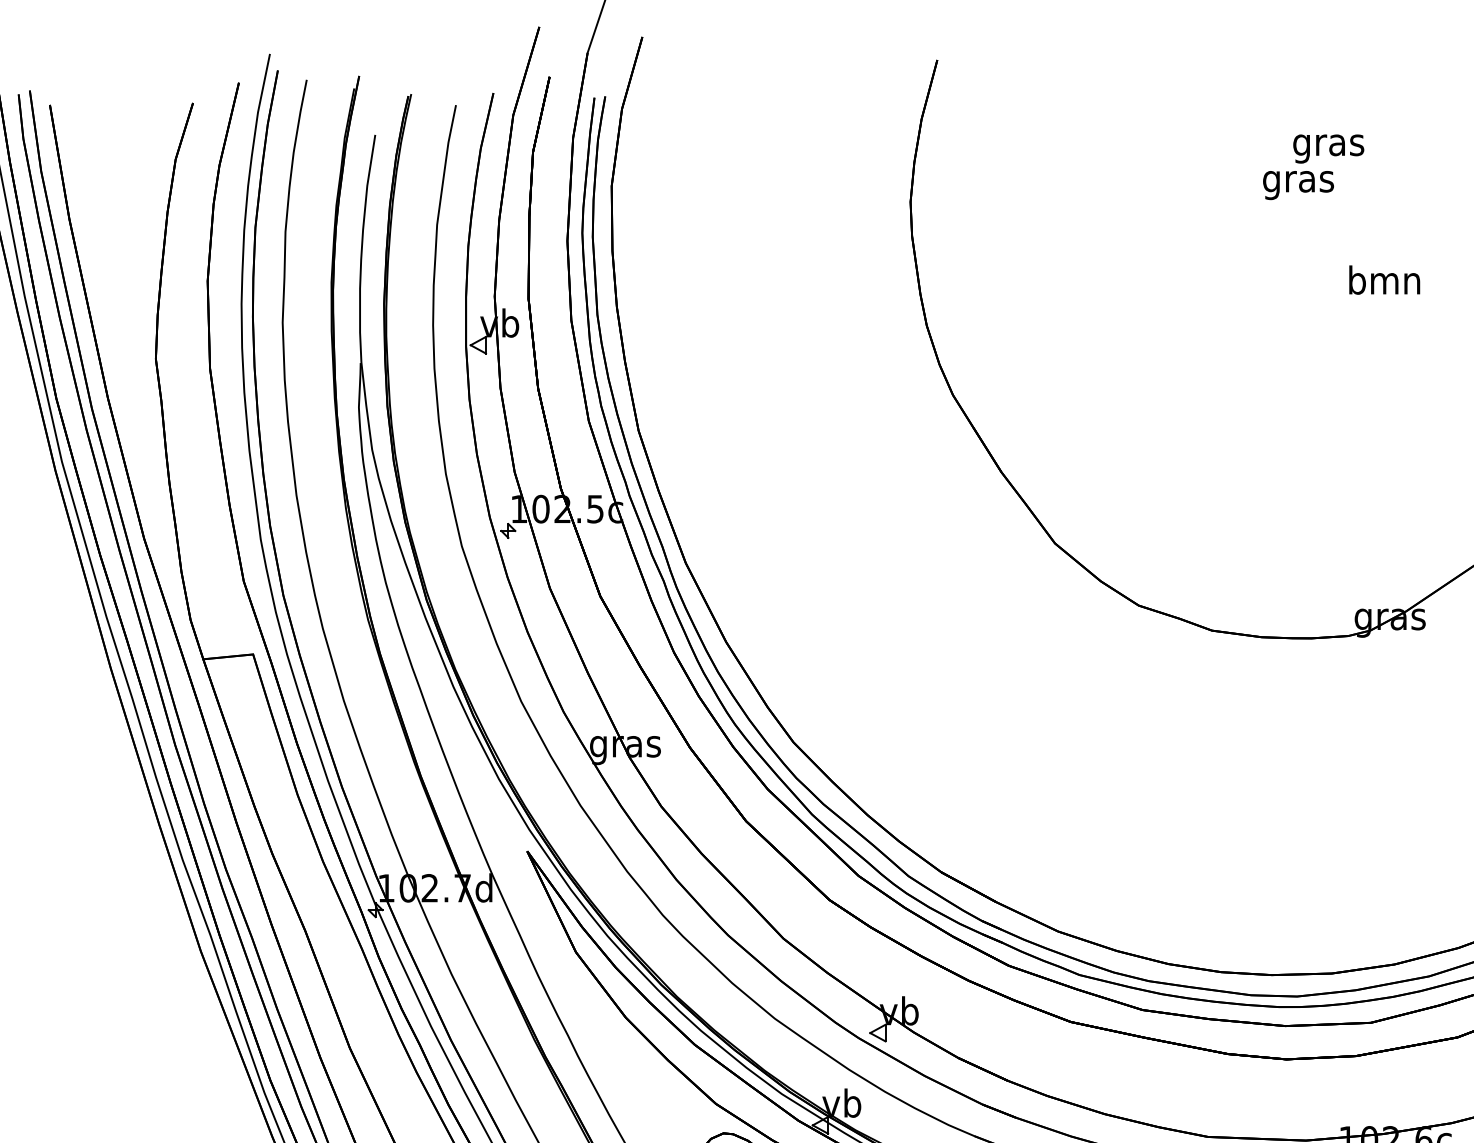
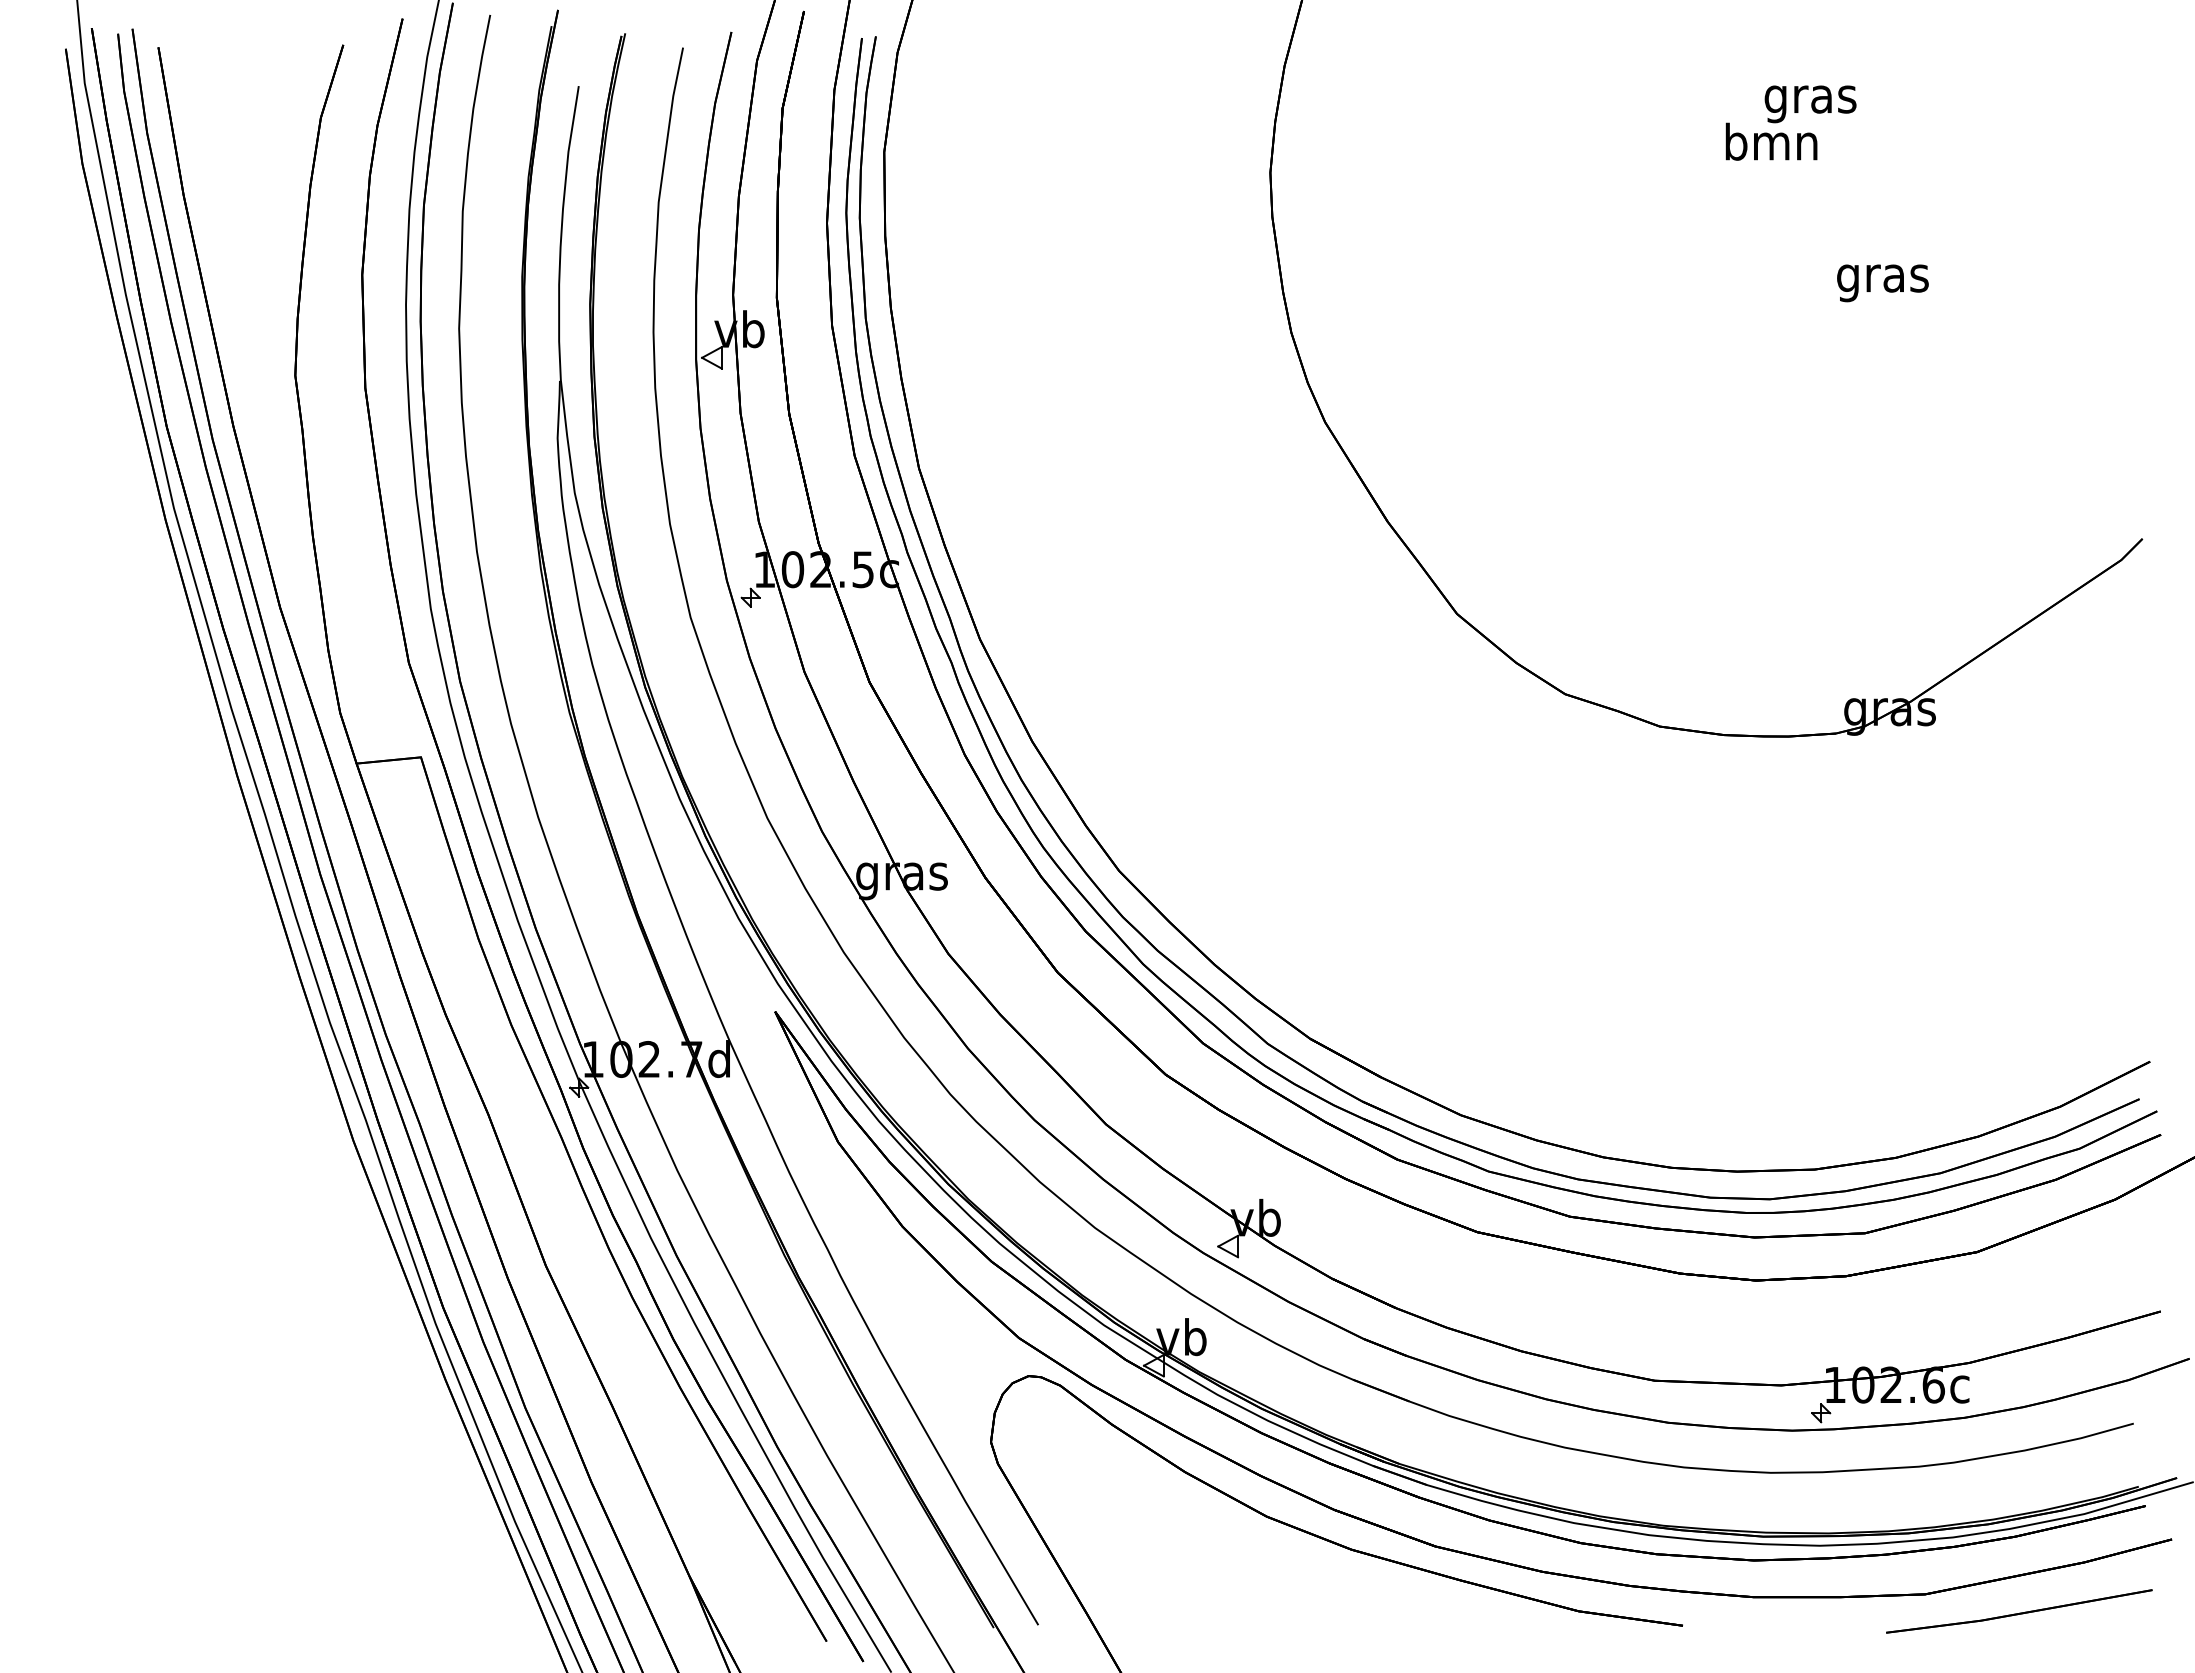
text: (1298, 181) -> (1771, 146), gras -> bmn
text: (1384, 283) -> (1882, 278), bmn -> gras

